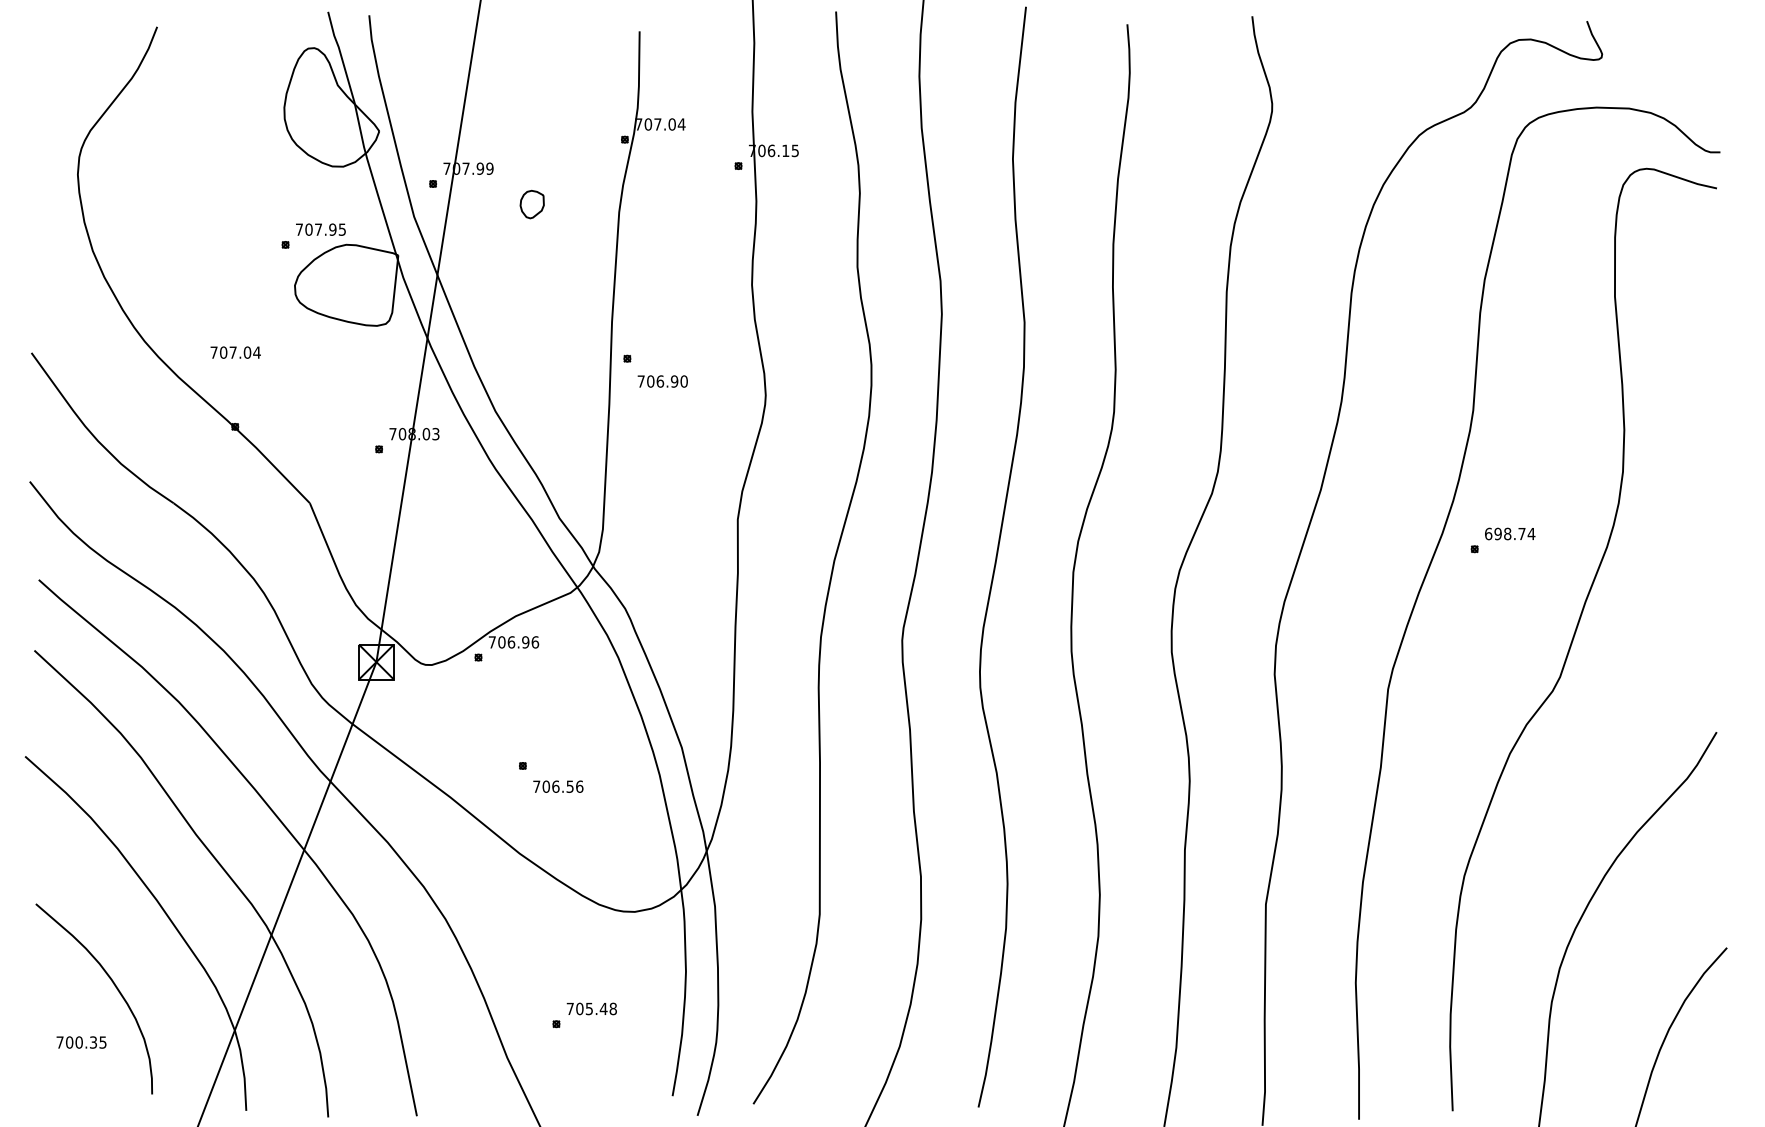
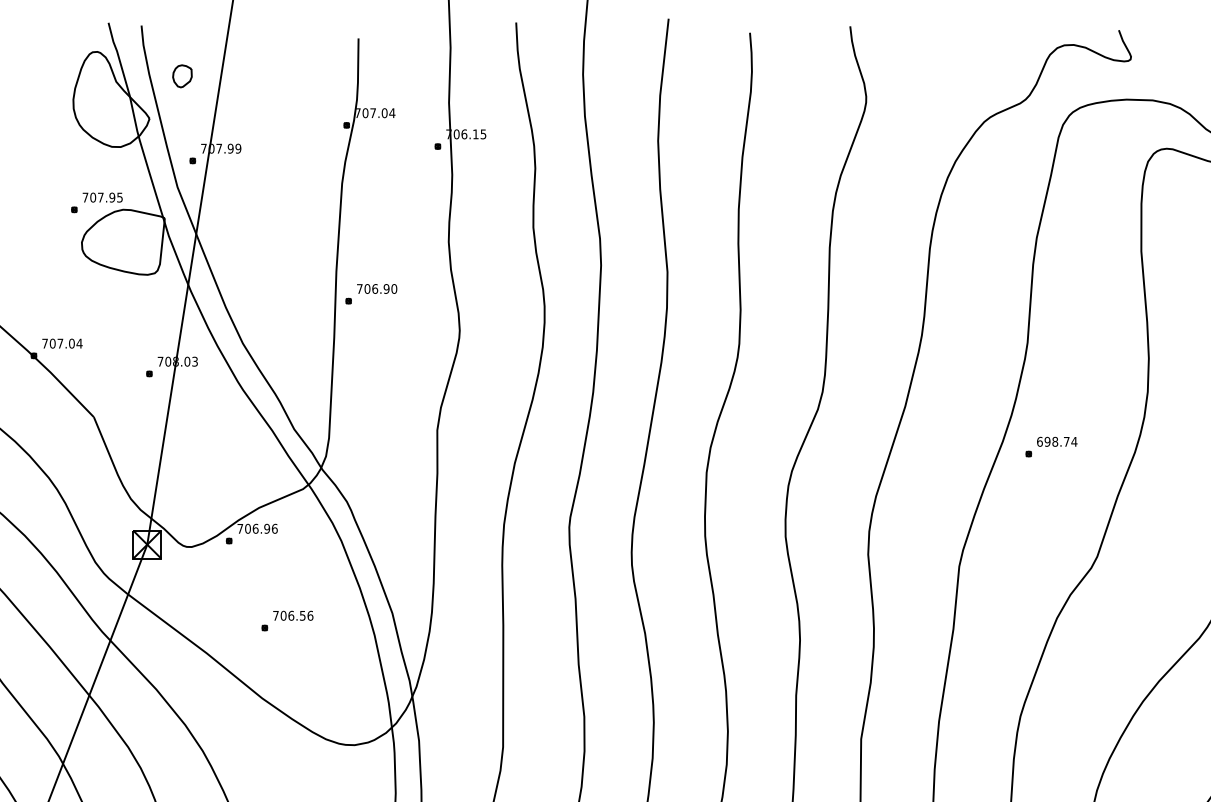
part: (531, 204) -> (181, 76), moved
text: (235, 352) -> (62, 343), moved
text: (662, 381) -> (376, 288), moved
text: (558, 786) -> (293, 615), moved

